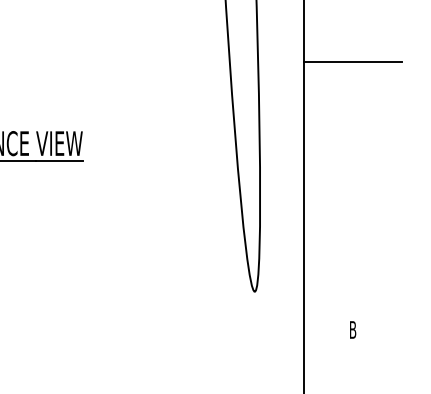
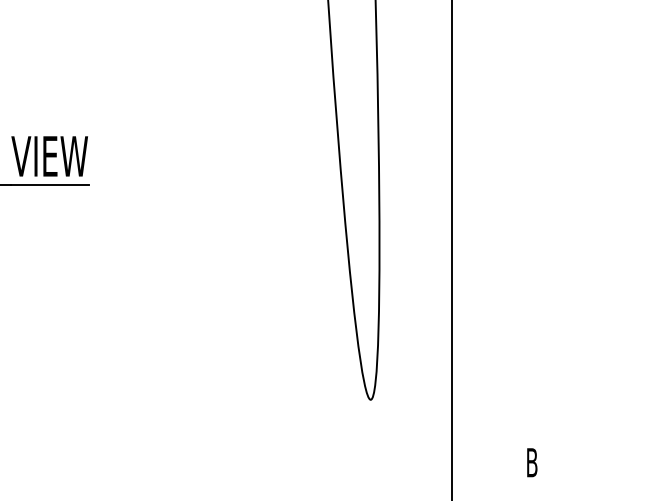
line: (353, 61) -> (532, 21), removed

